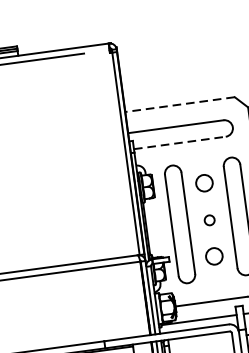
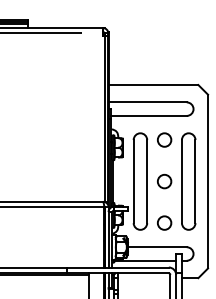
line: (180, 105) -> (153, 85), dashed -> solid
line: (180, 142) -> (149, 115), dashed -> solid
circle: (204, 182) -> (164, 139), moved
circle: (209, 220) -> (164, 181), size x1.67
circle: (214, 255) -> (164, 222), moved

